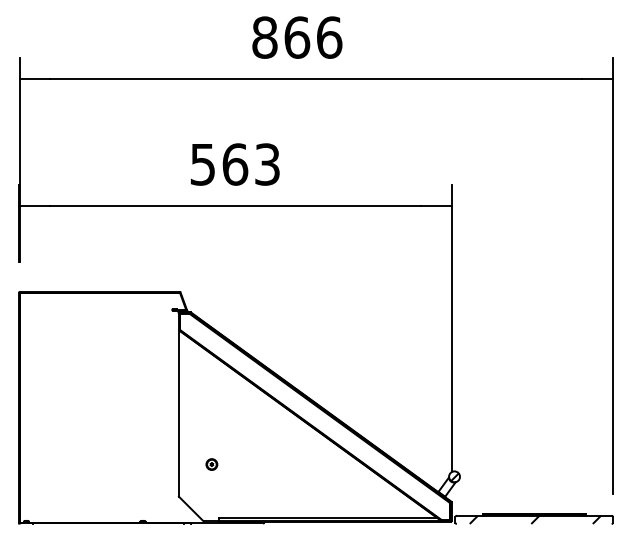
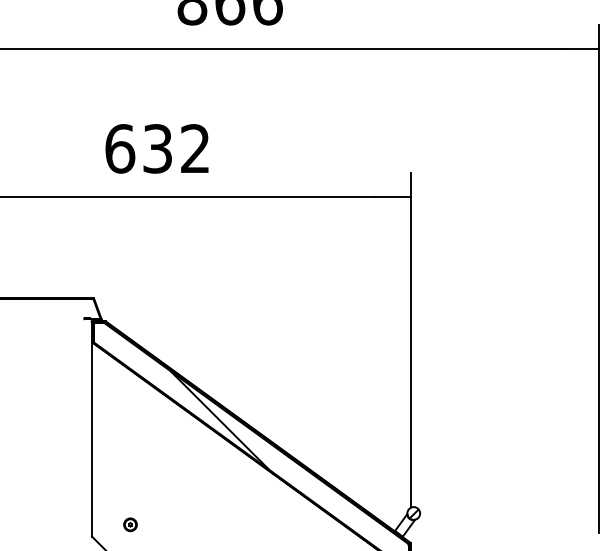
text: (234, 164) -> (156, 148), 563 -> 632
hatch: (288, 396) -> (219, 419), added
part: (211, 464) -> (130, 524), moved

